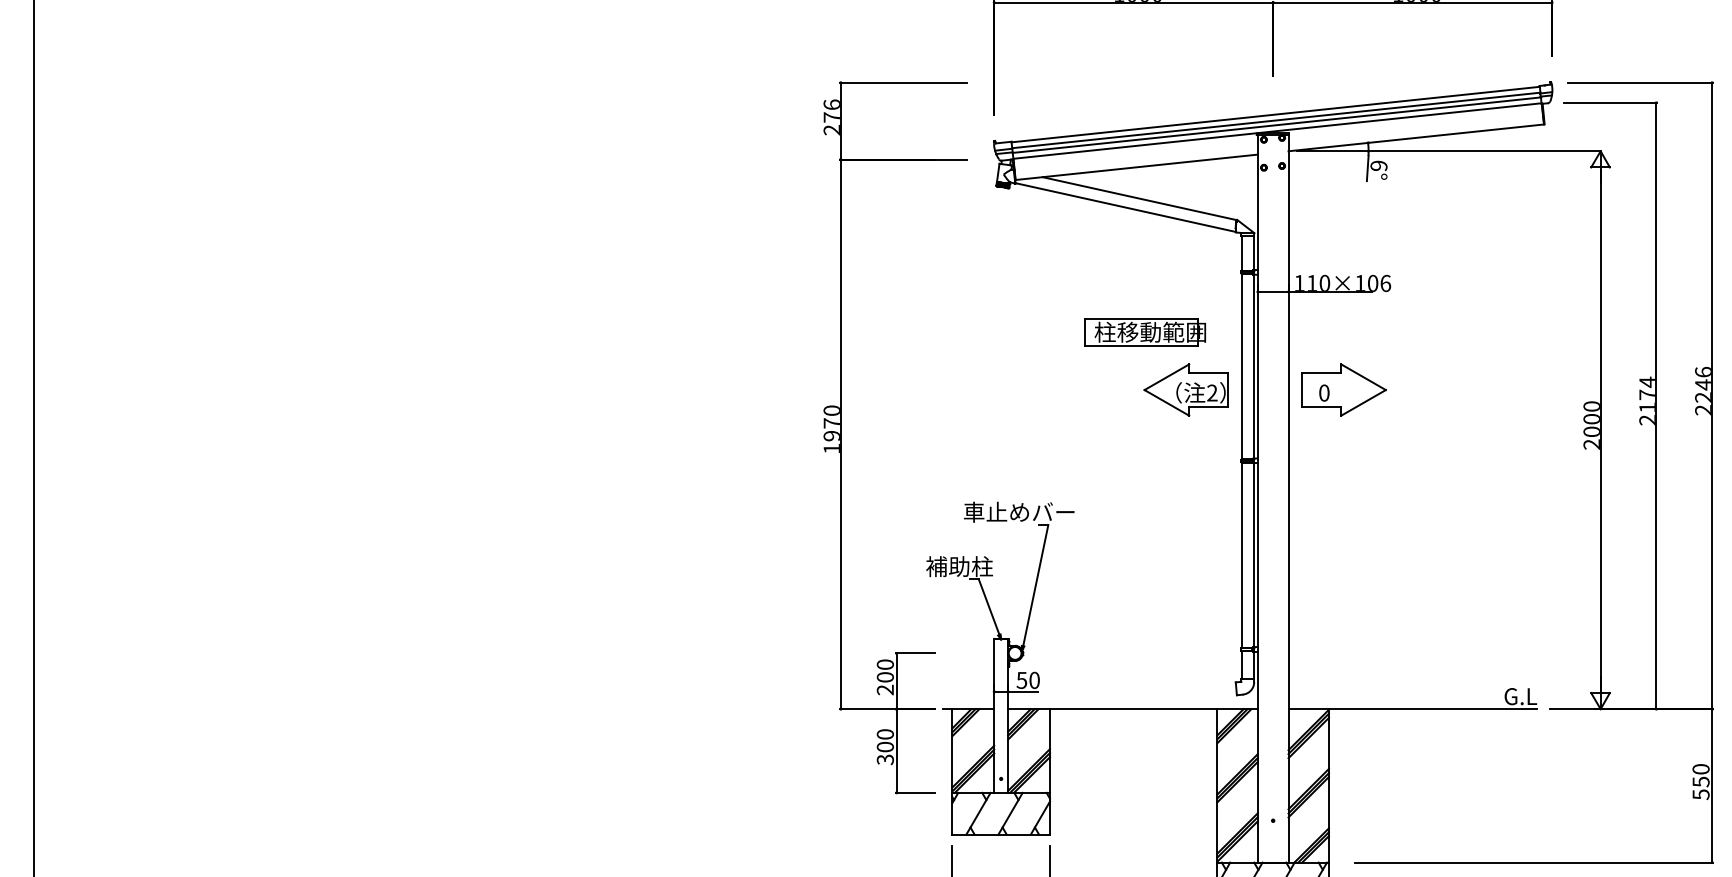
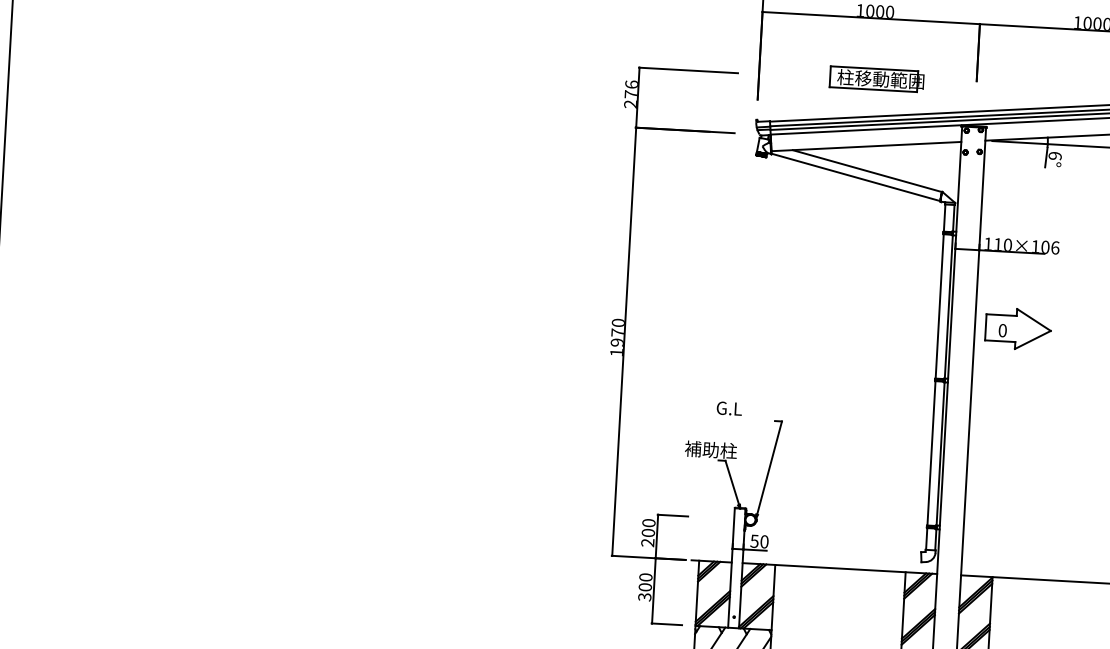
part: (1144, 332) -> (876, 79), moved
part: (1185, 389) -> (894, 321), removed
text: (1019, 511) -> (760, 409), 車止めバー -> G.L

